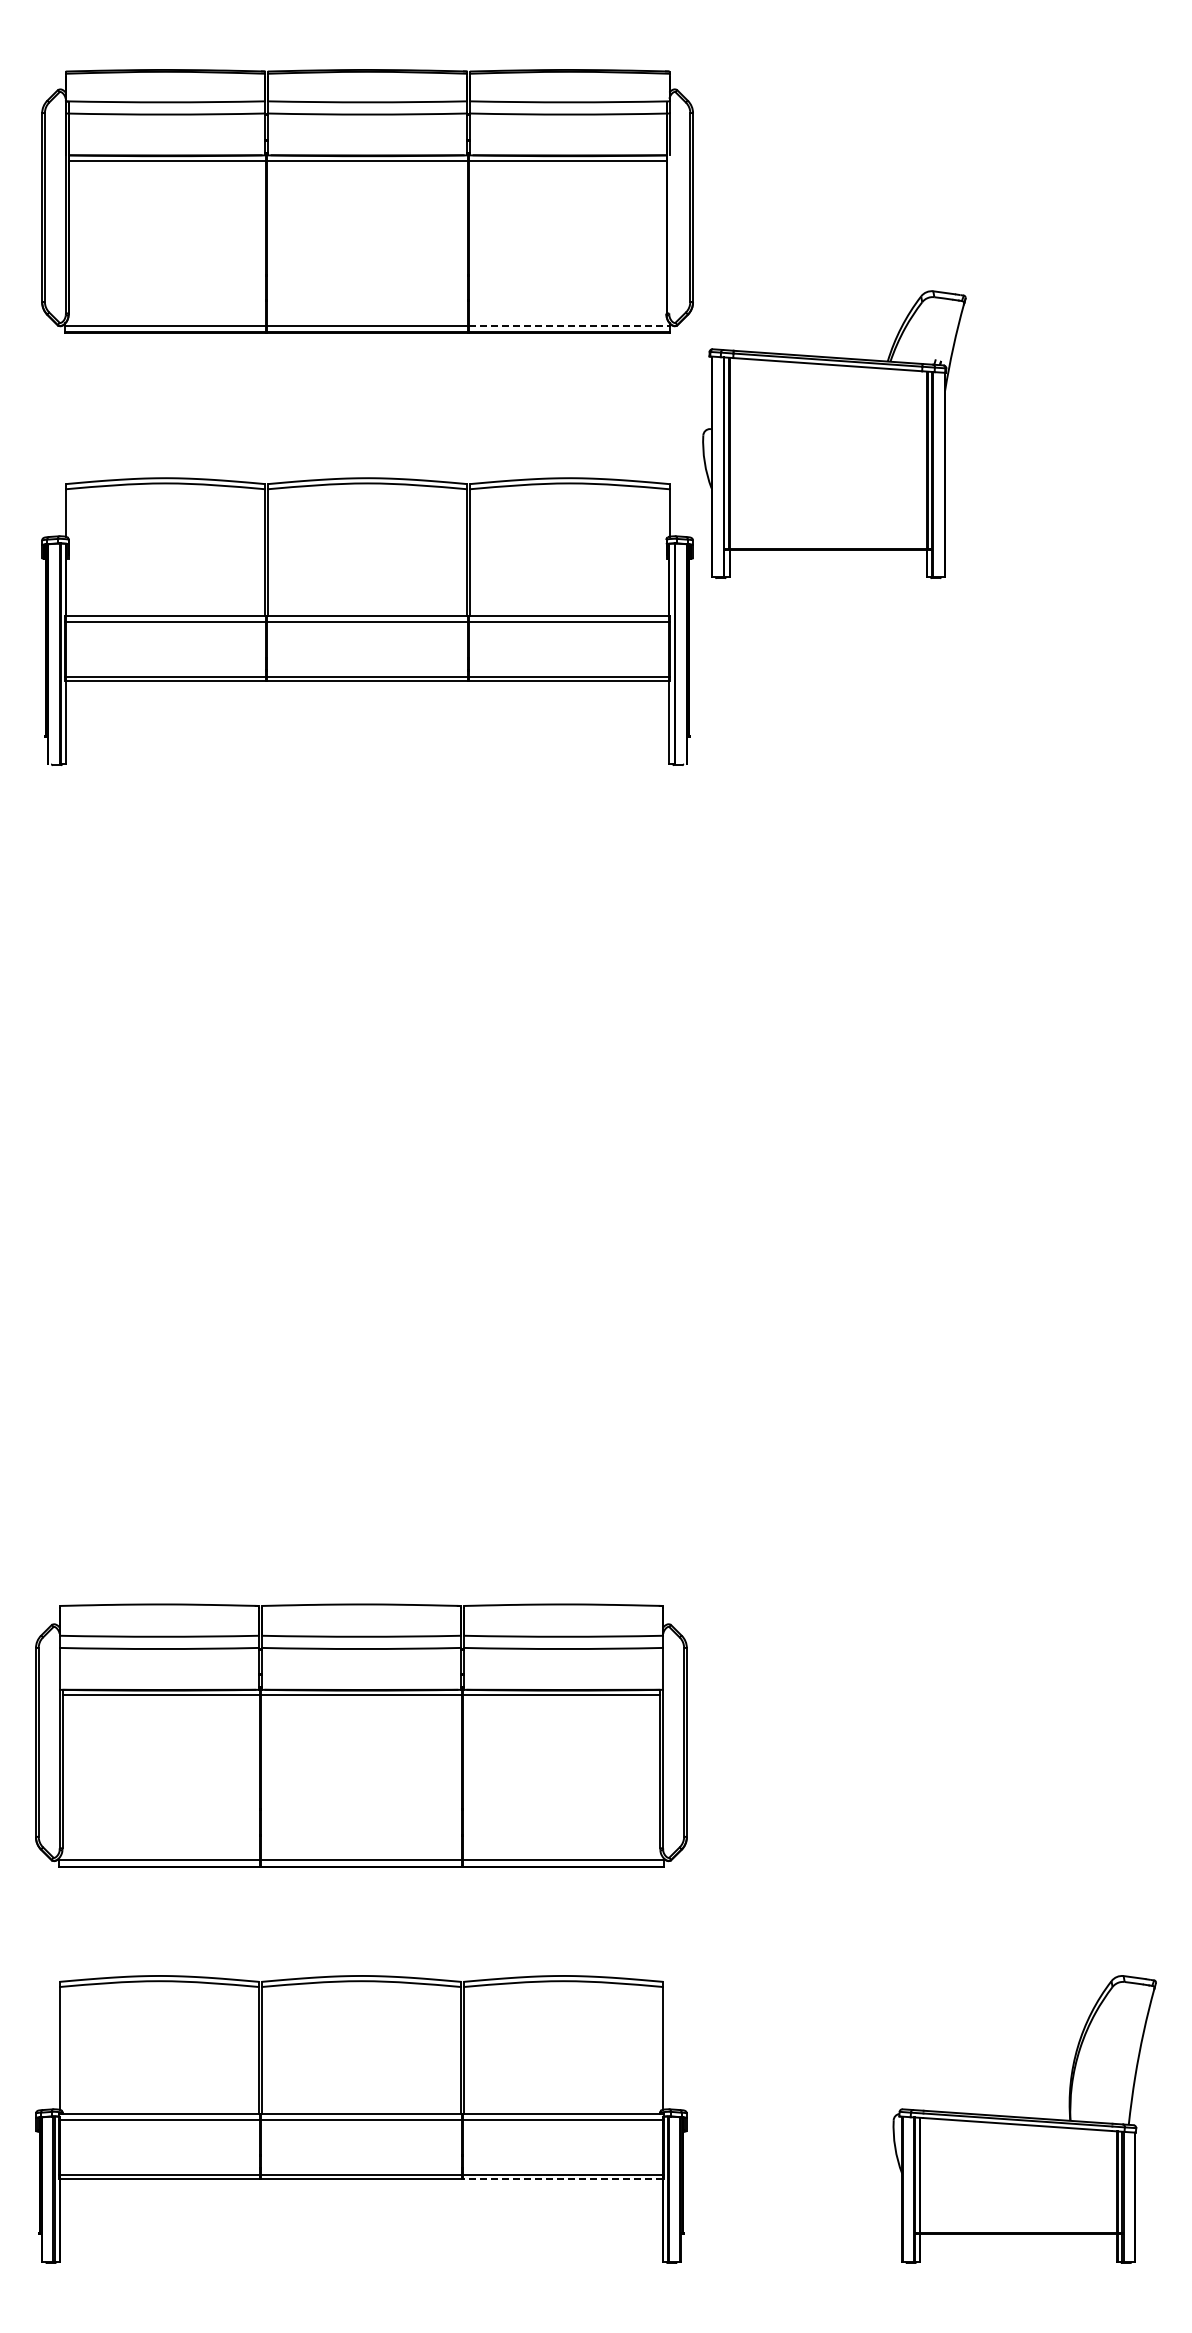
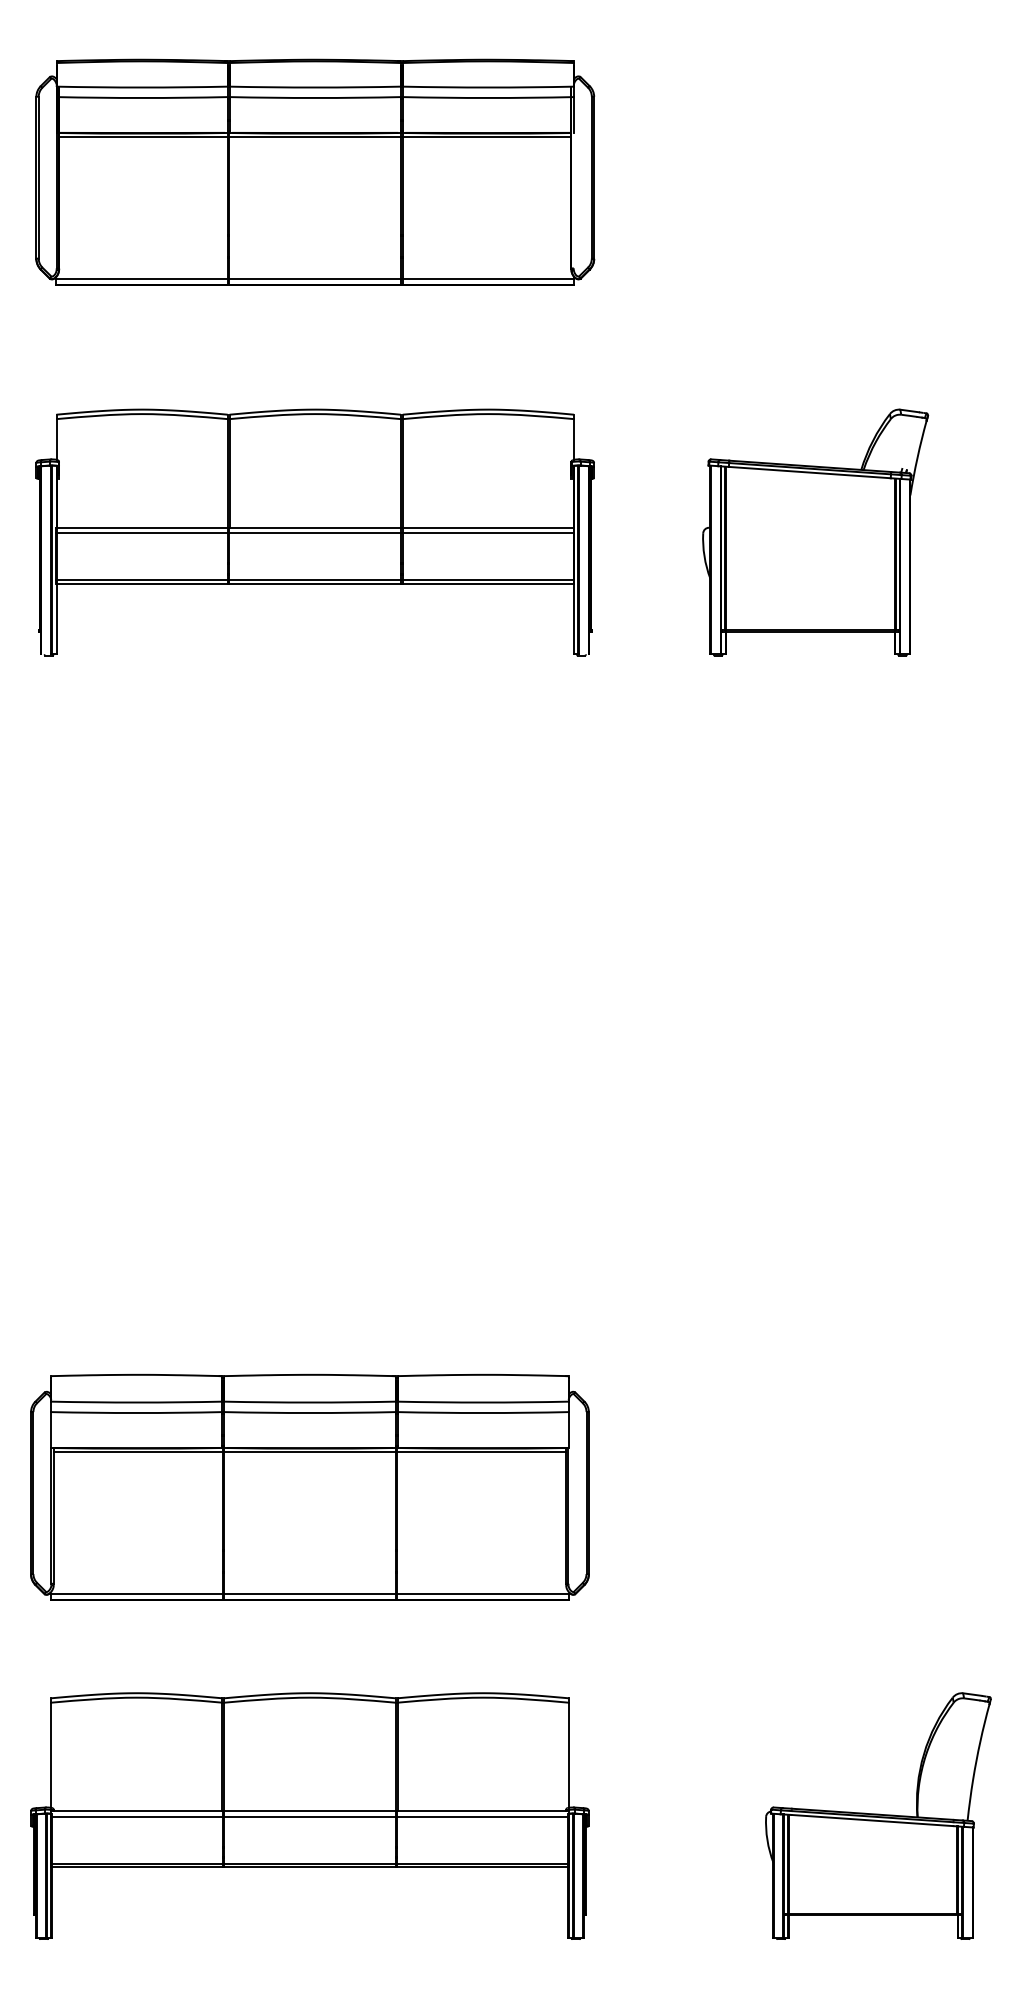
line: (570, 325) -> (489, 278), dashed -> solid
part: (834, 434) -> (815, 532), moved
line: (563, 2179) -> (483, 1867), dashed -> solid

